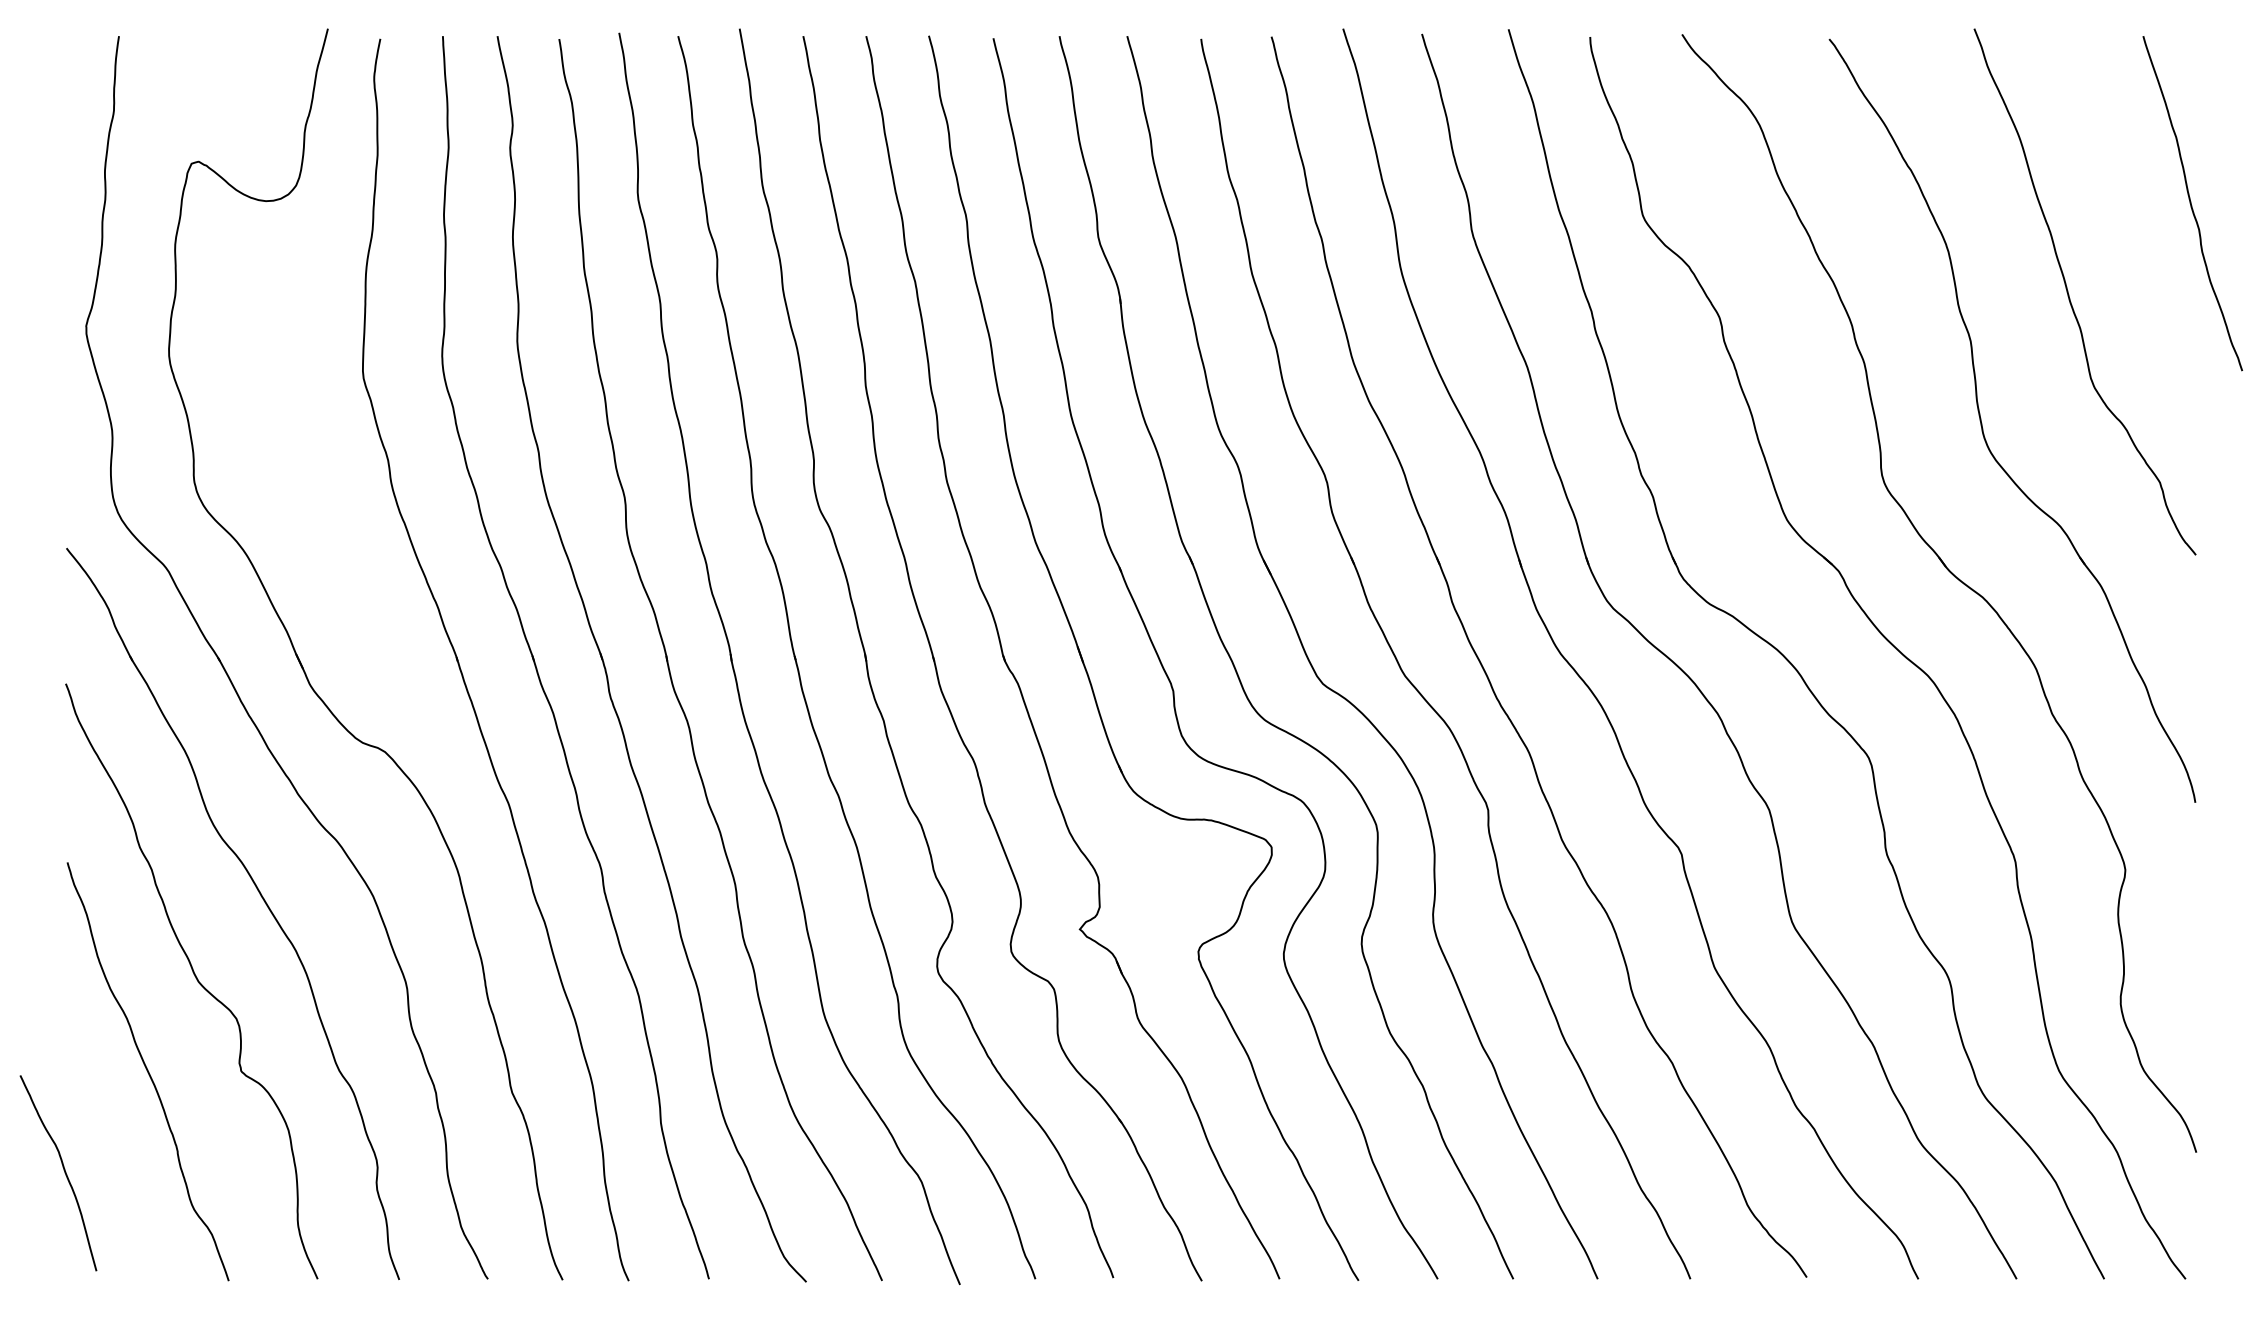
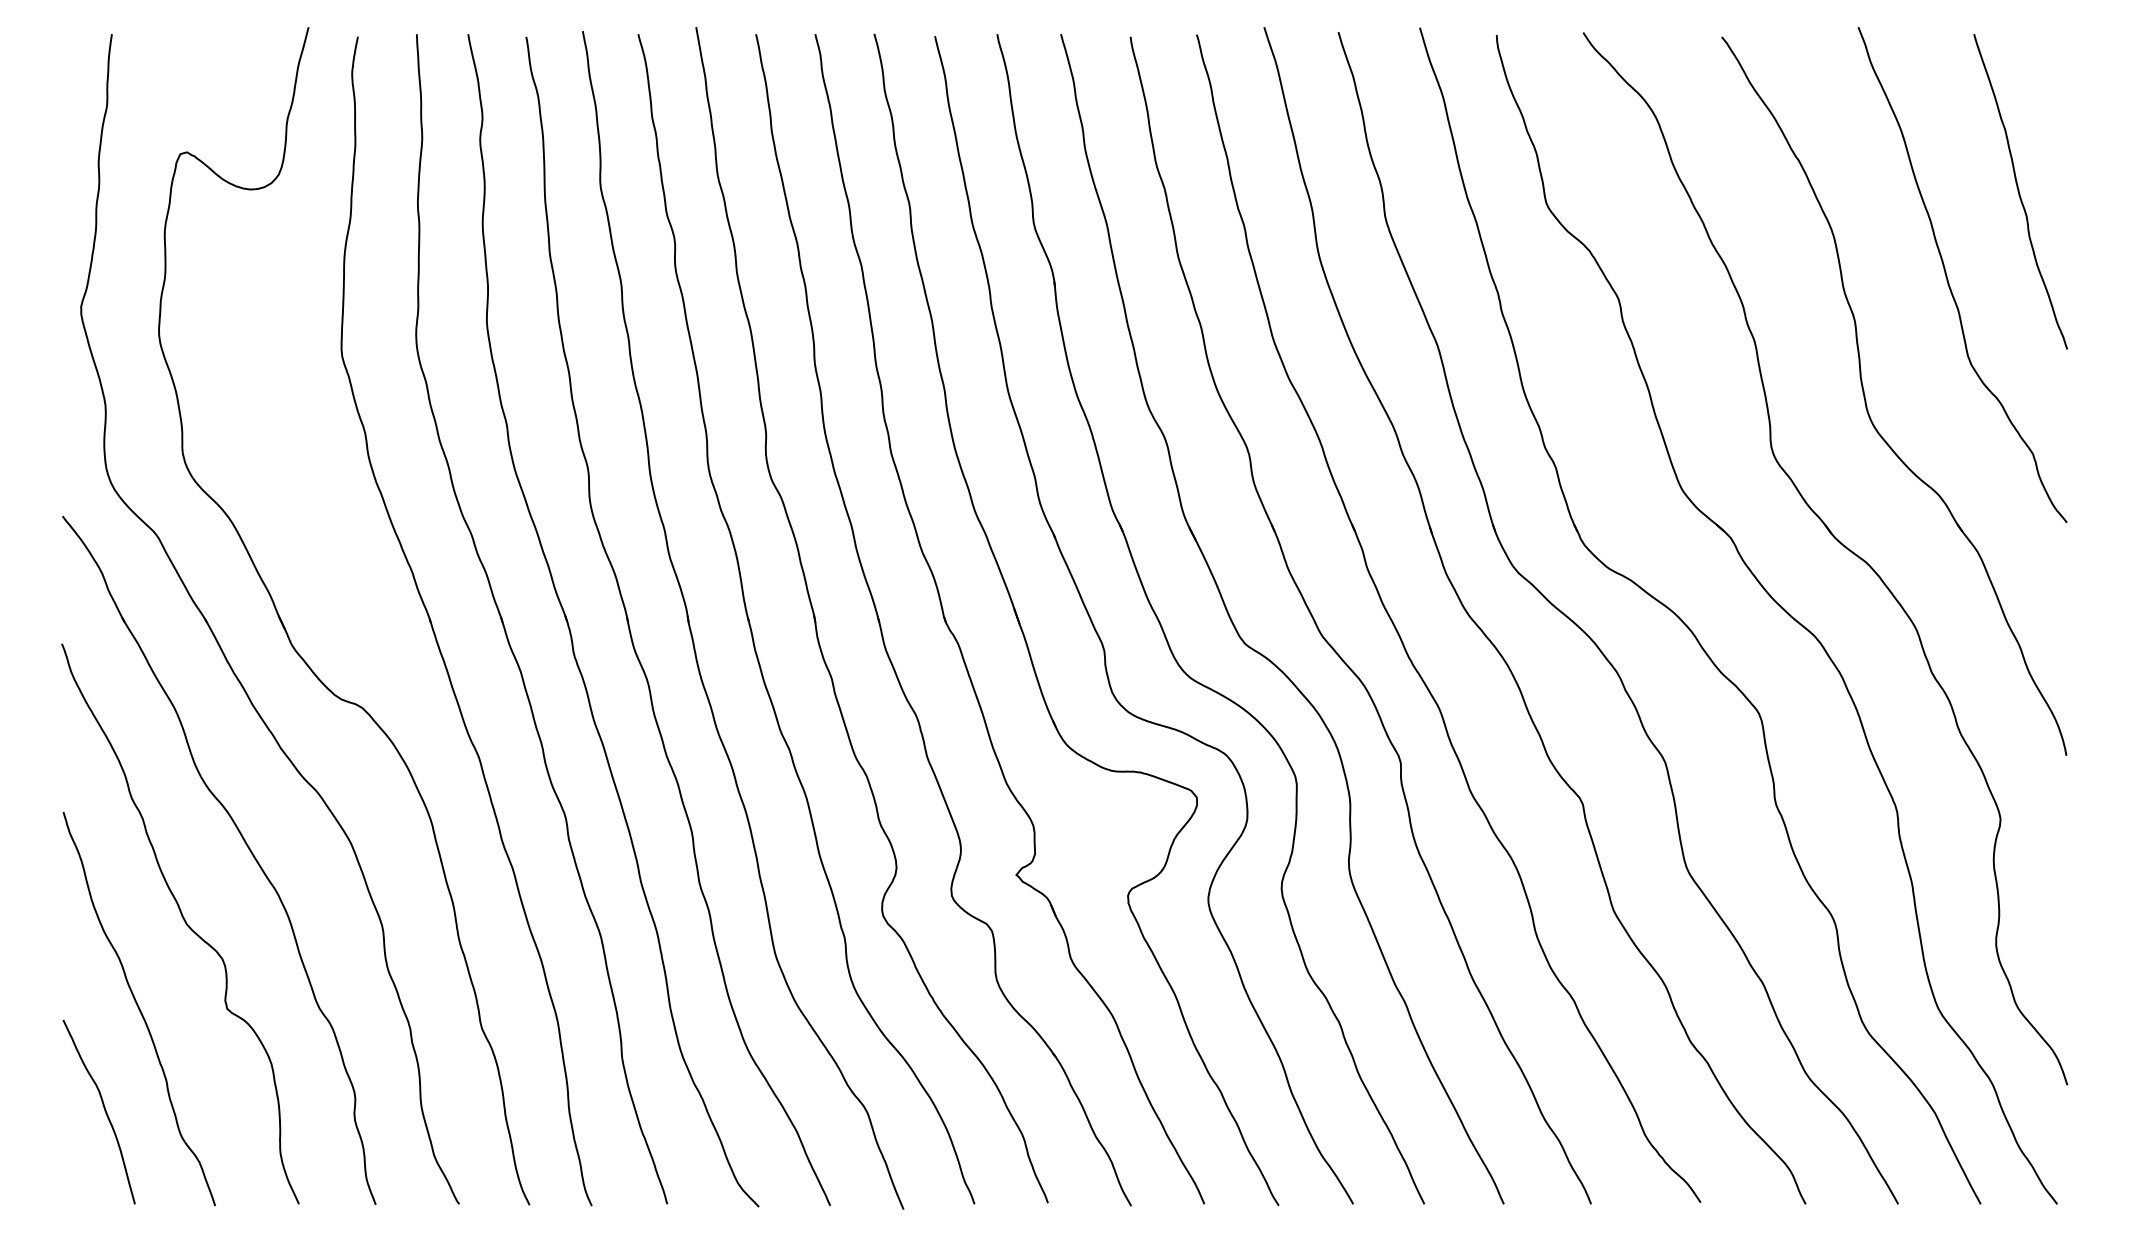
curve: (2191, 203) -> (2019, 191), moved
curve: (63, 1170) -> (103, 1109), moved

